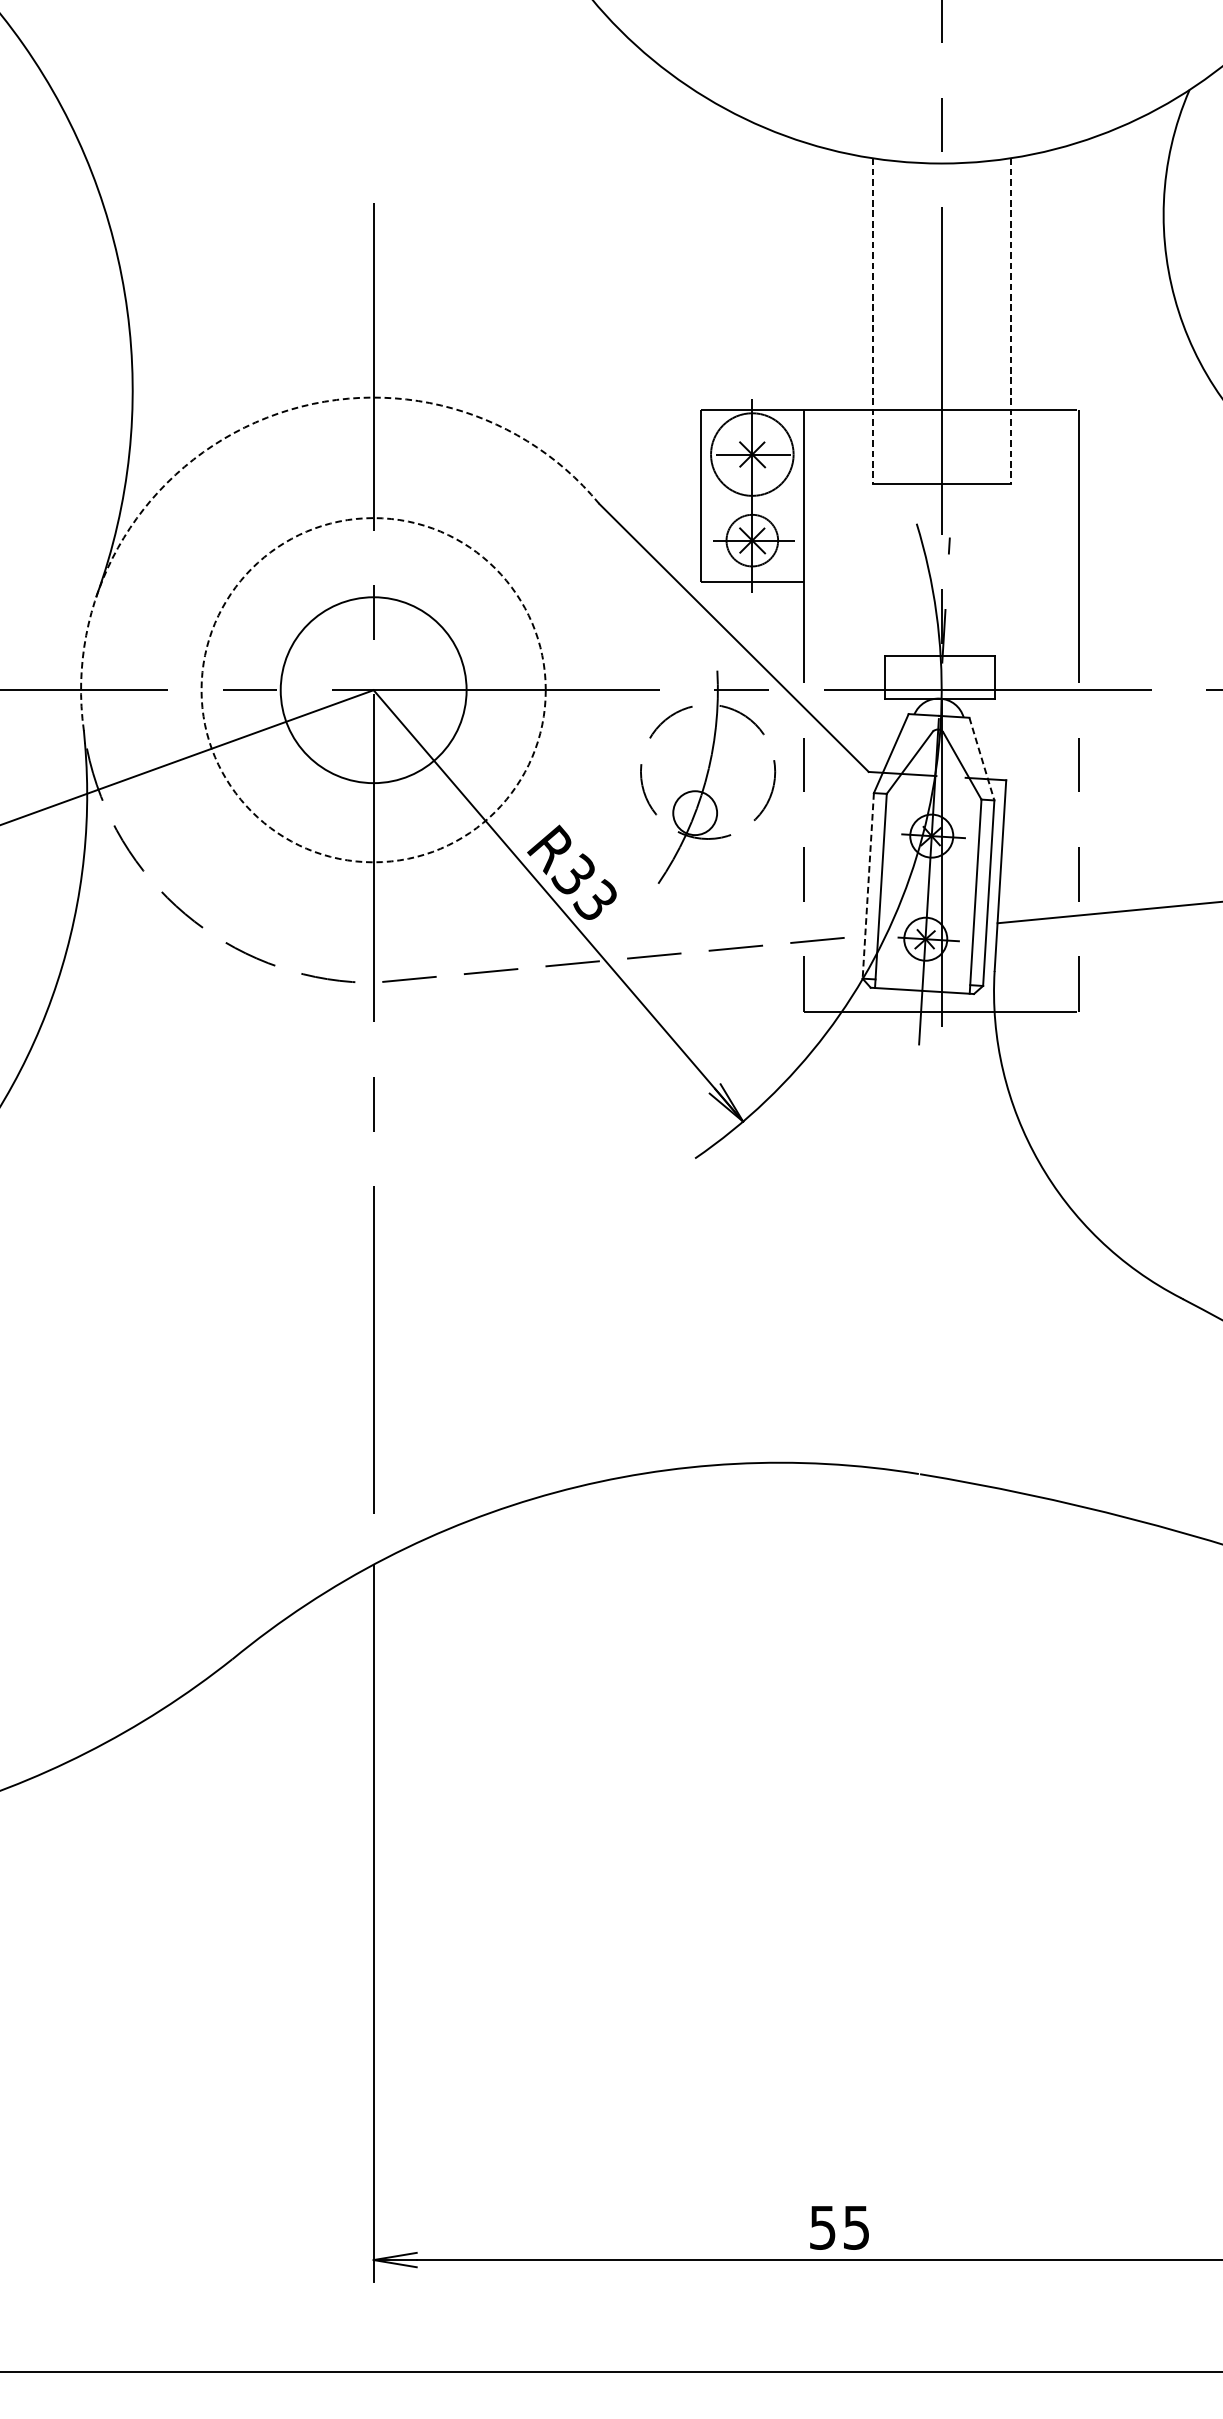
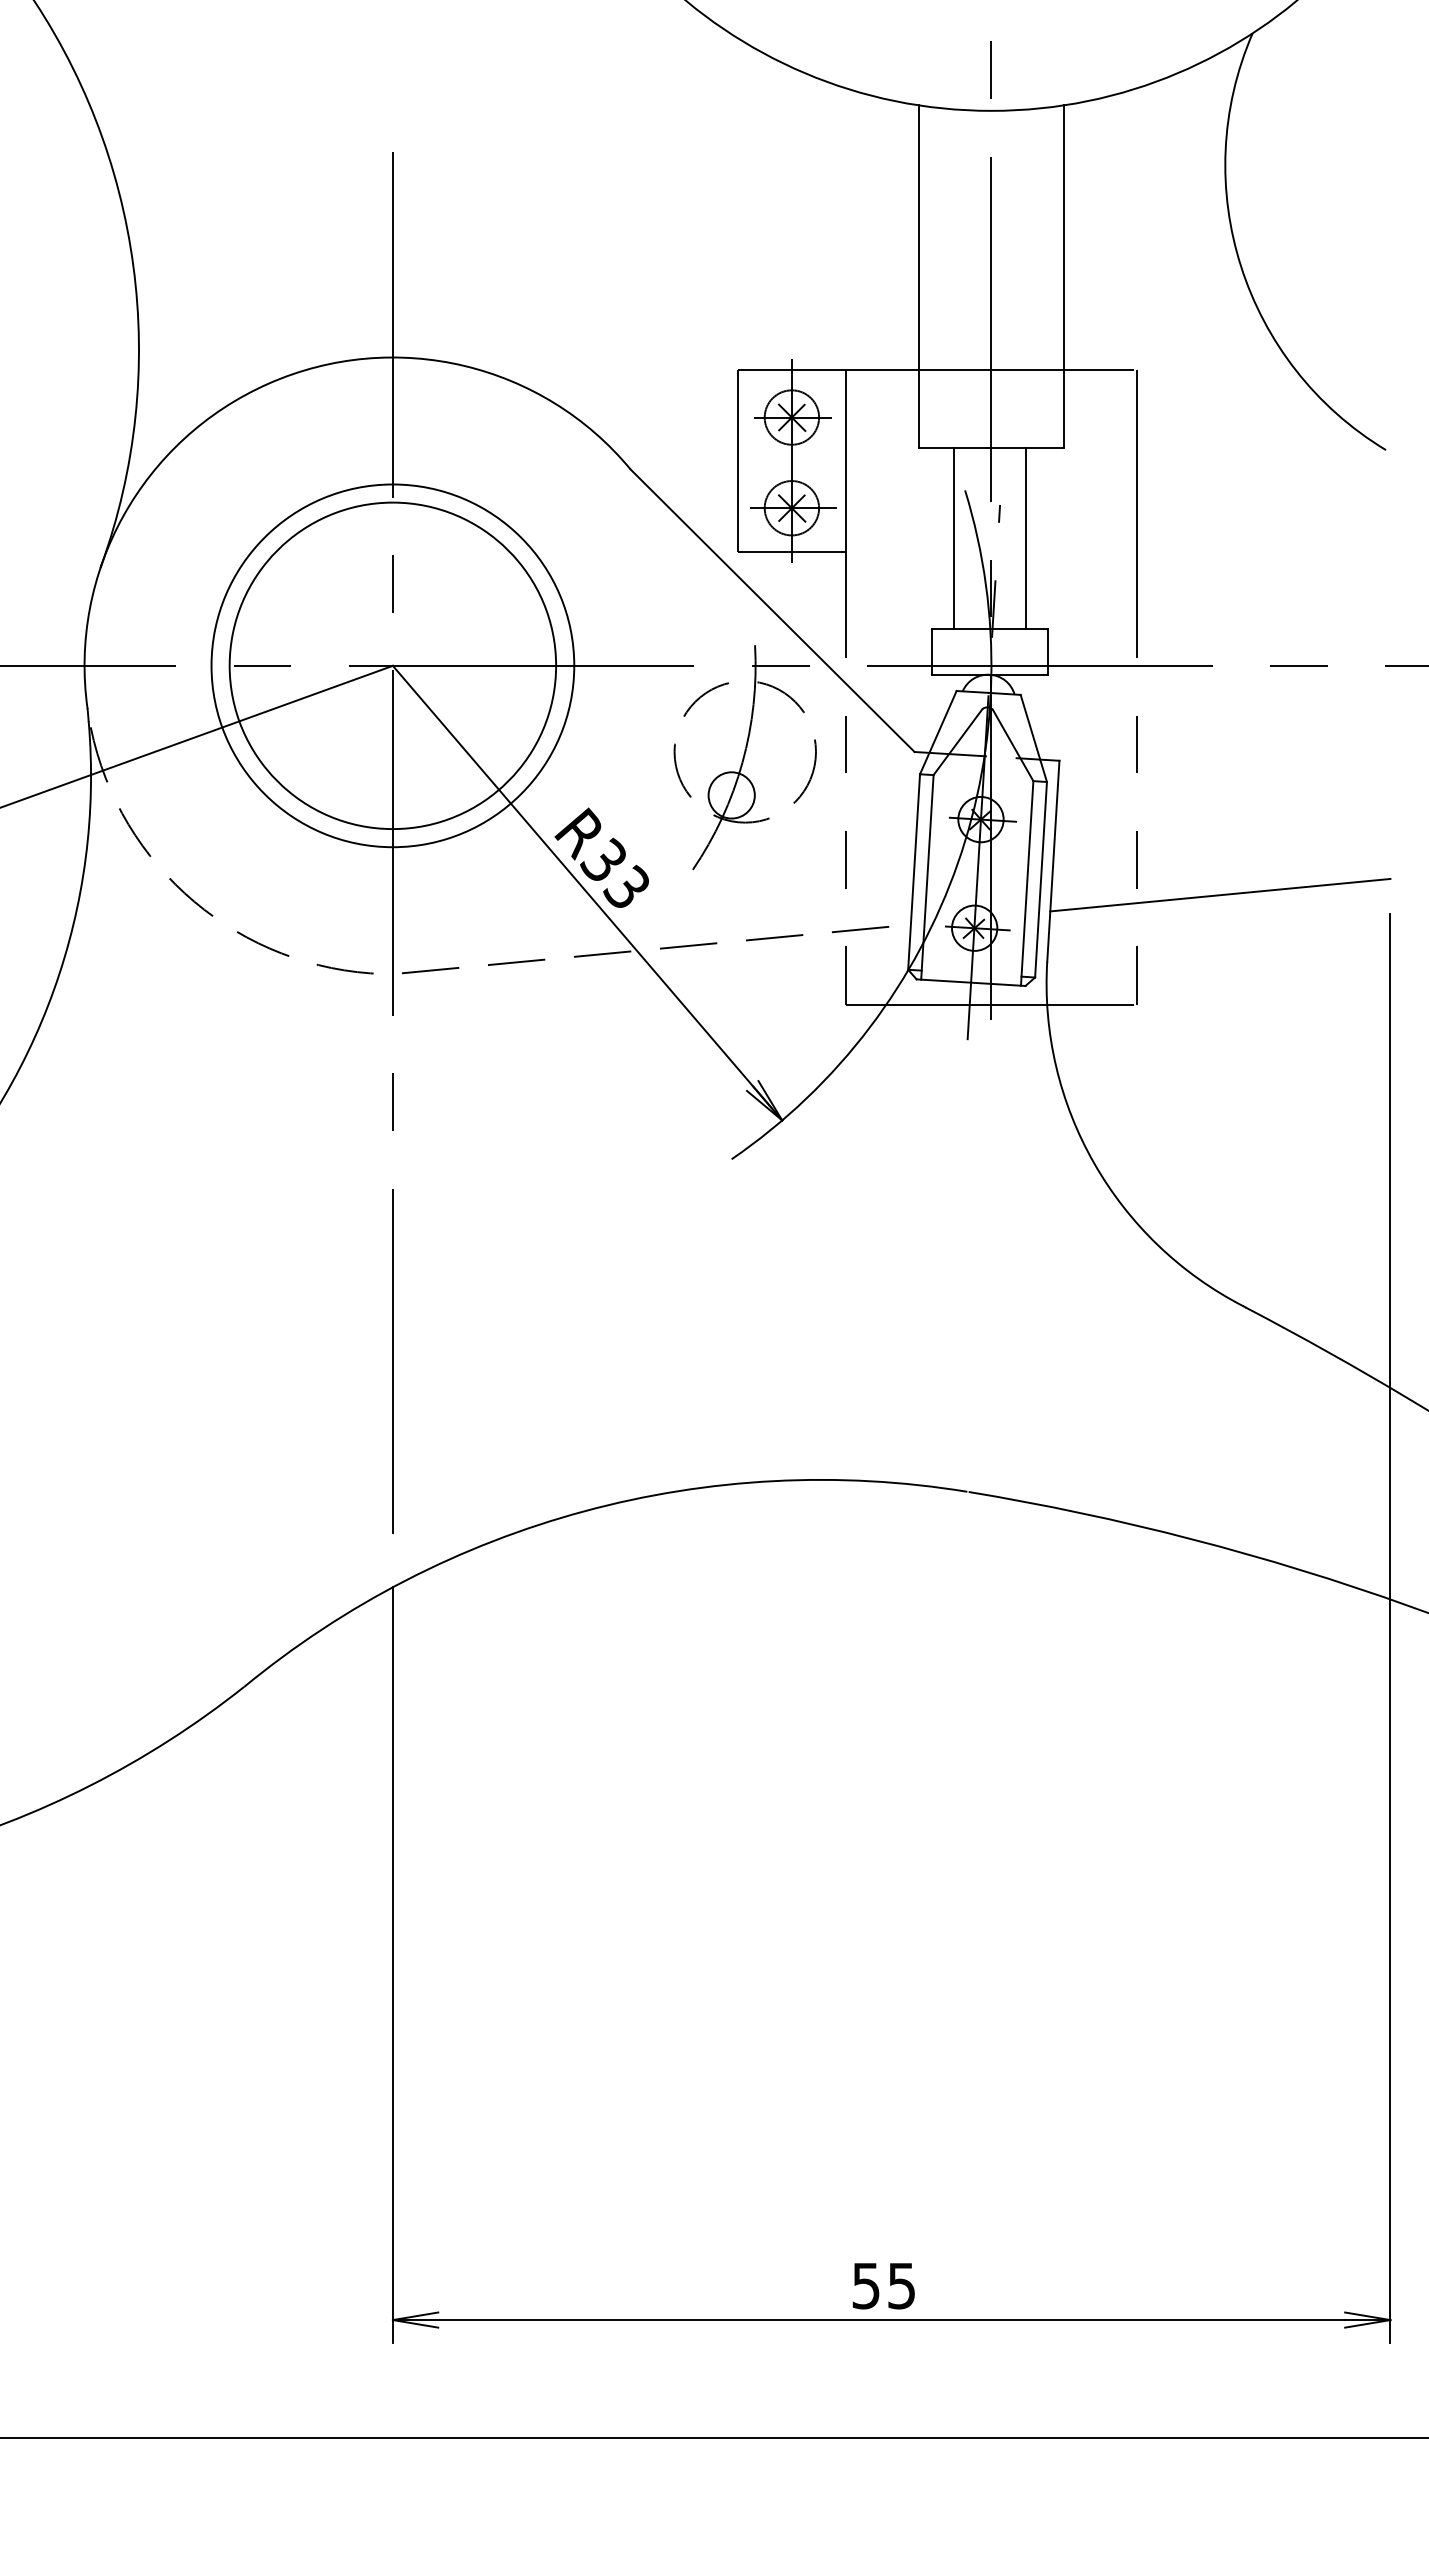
line: (872, 321) -> (918, 277), dashed -> solid
line: (1010, 321) -> (1063, 277), dashed -> solid
arc: (255, 422) -> (268, 383), dashed -> solid
circle: (751, 454) -> (791, 417), size x0.62
line: (905, 569) -> (953, 538), added
line: (974, 569) -> (1026, 538), added
circle: (373, 689) -> (392, 665), dashed -> solid
circle: (373, 689) -> (392, 665), size x1.67
line: (981, 759) -> (1033, 738), dashed -> solid
line: (868, 886) -> (914, 872), dashed -> solid

